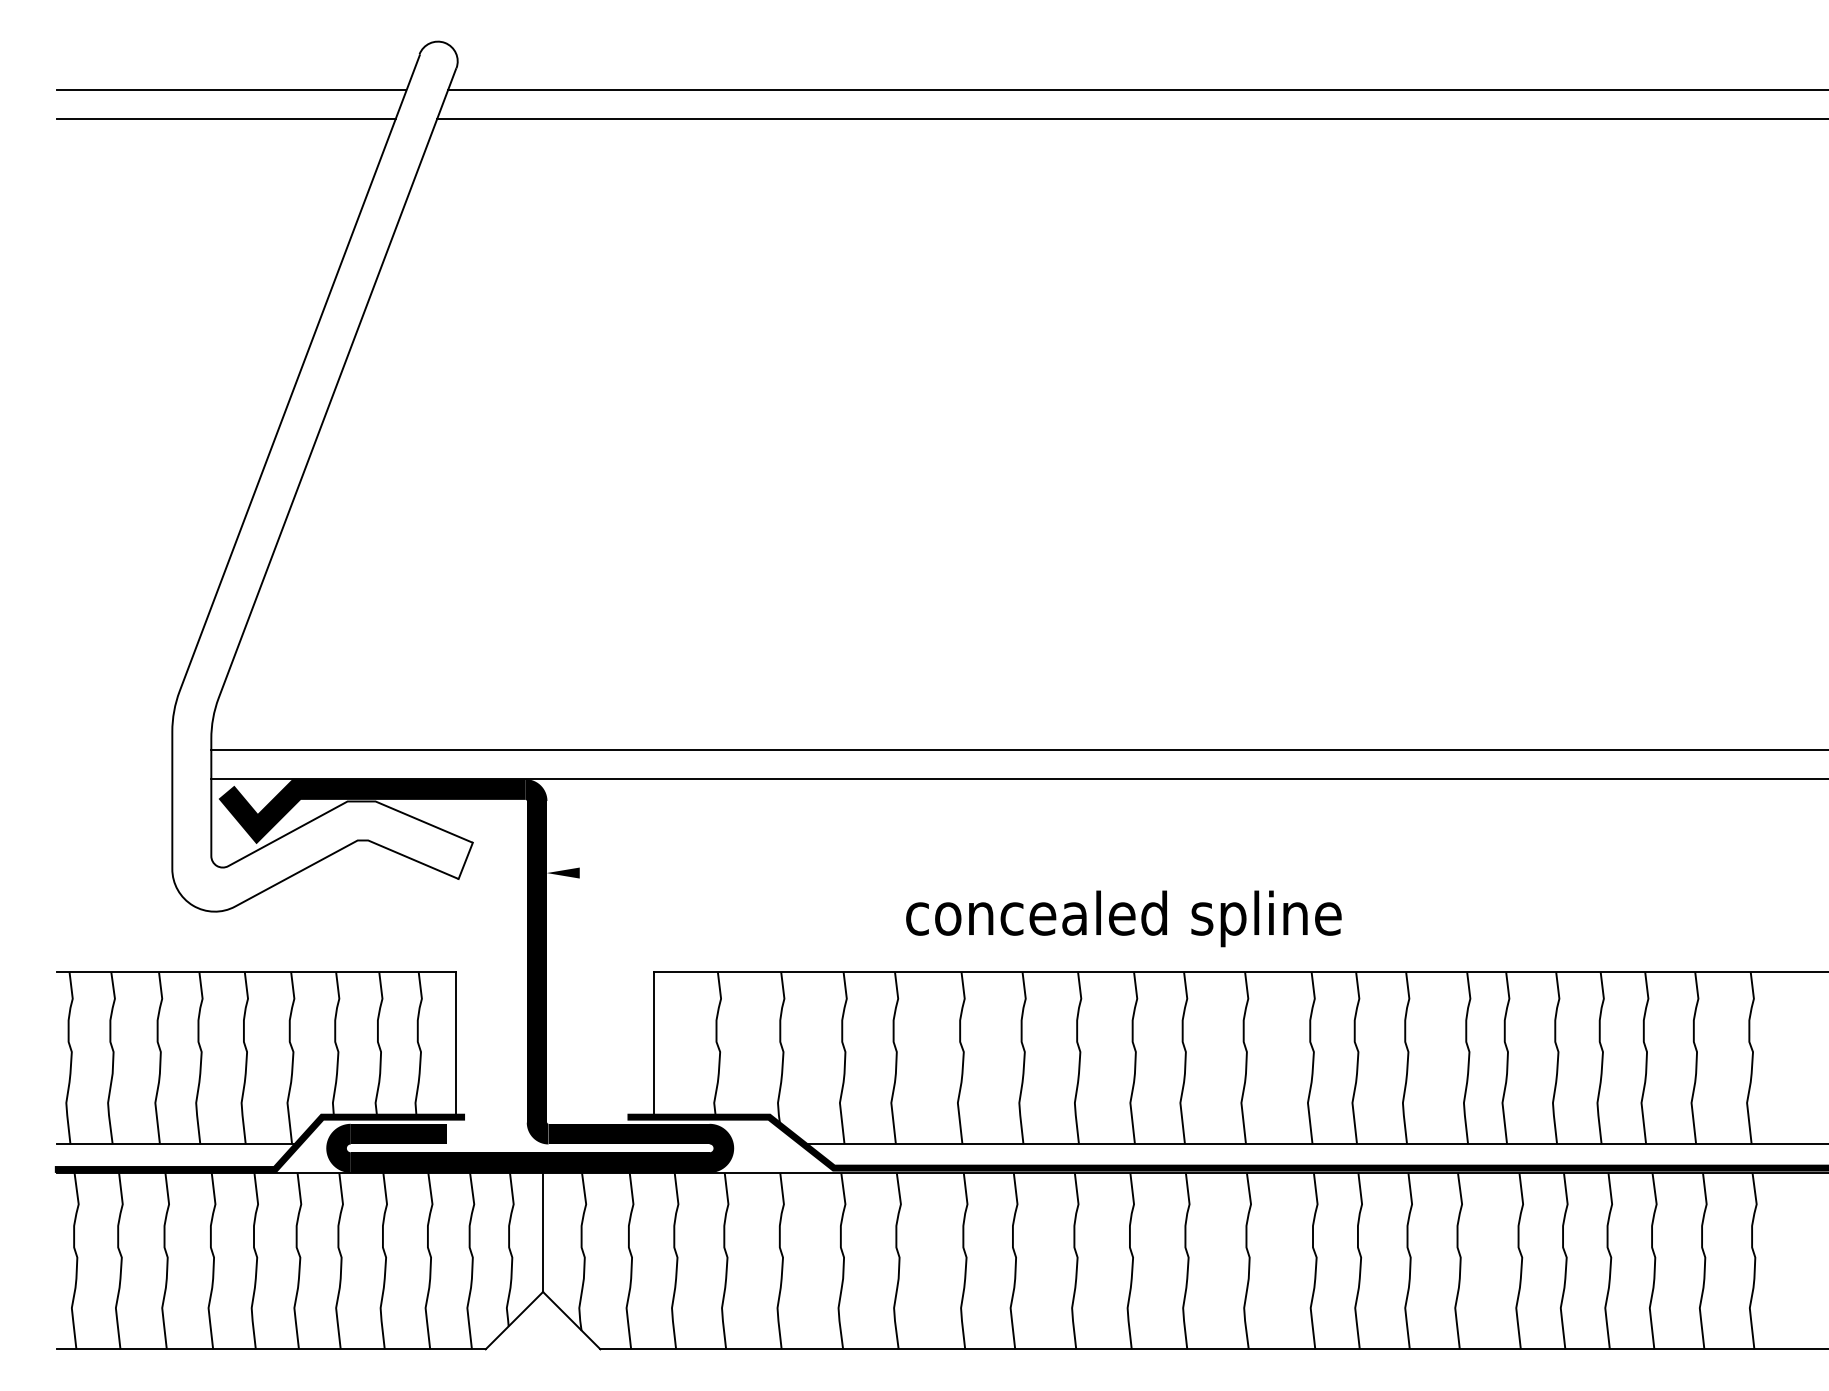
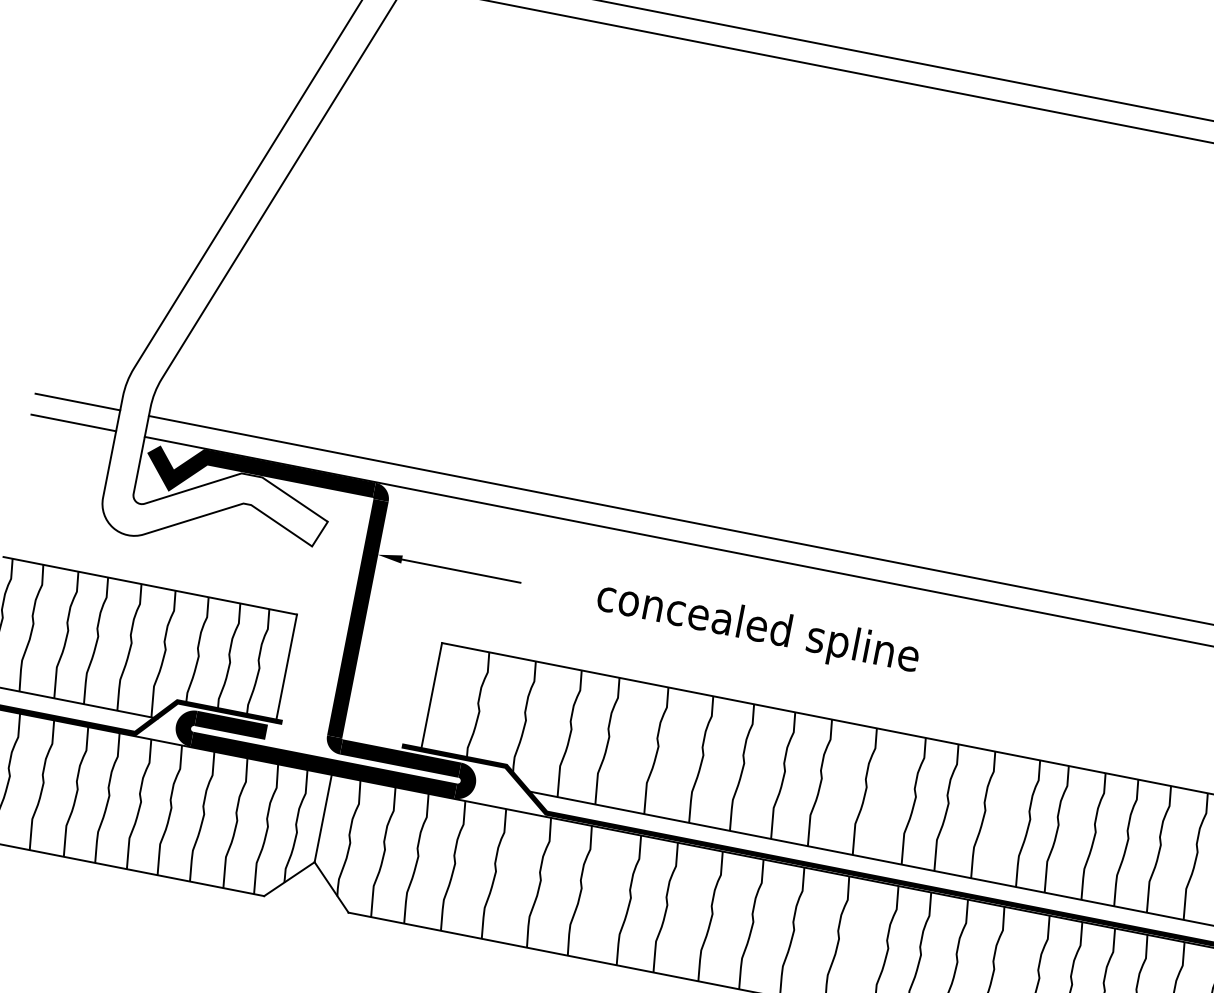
line: (114, 750) -> (77, 402), added
line: (114, 778) -> (73, 422), added
line: (659, 873) -> (460, 571), added
text: (1123, 918) -> (757, 628), moved

